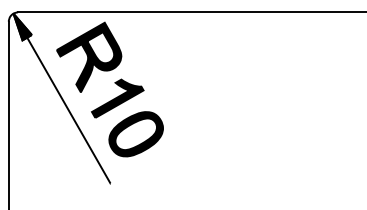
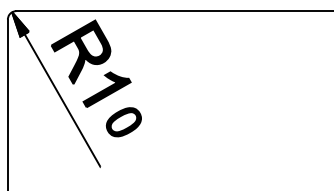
part: (135, 134) -> (123, 122), size x0.7

